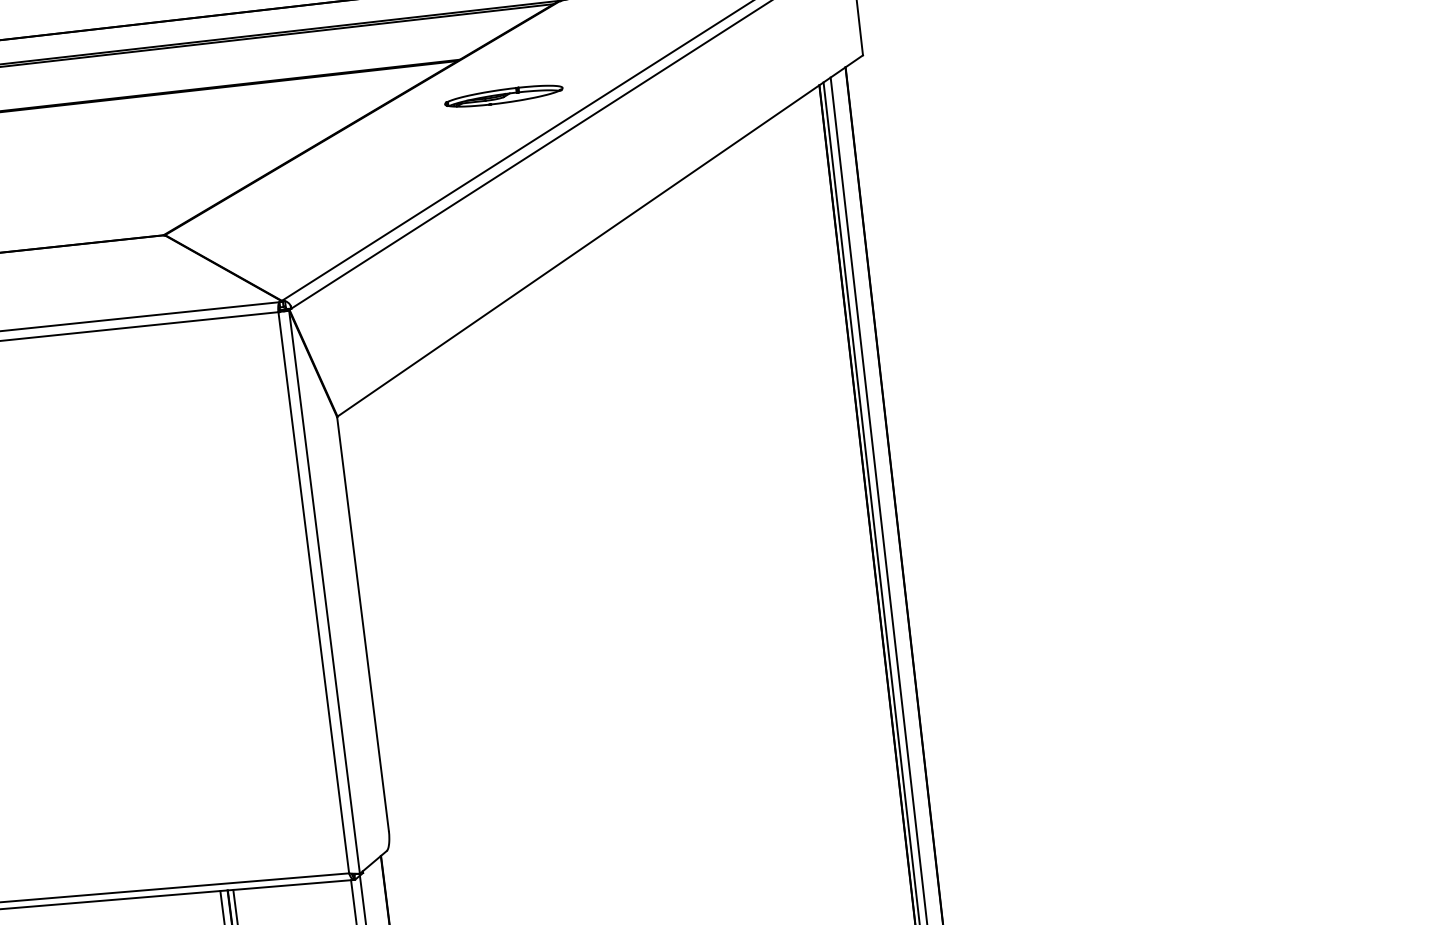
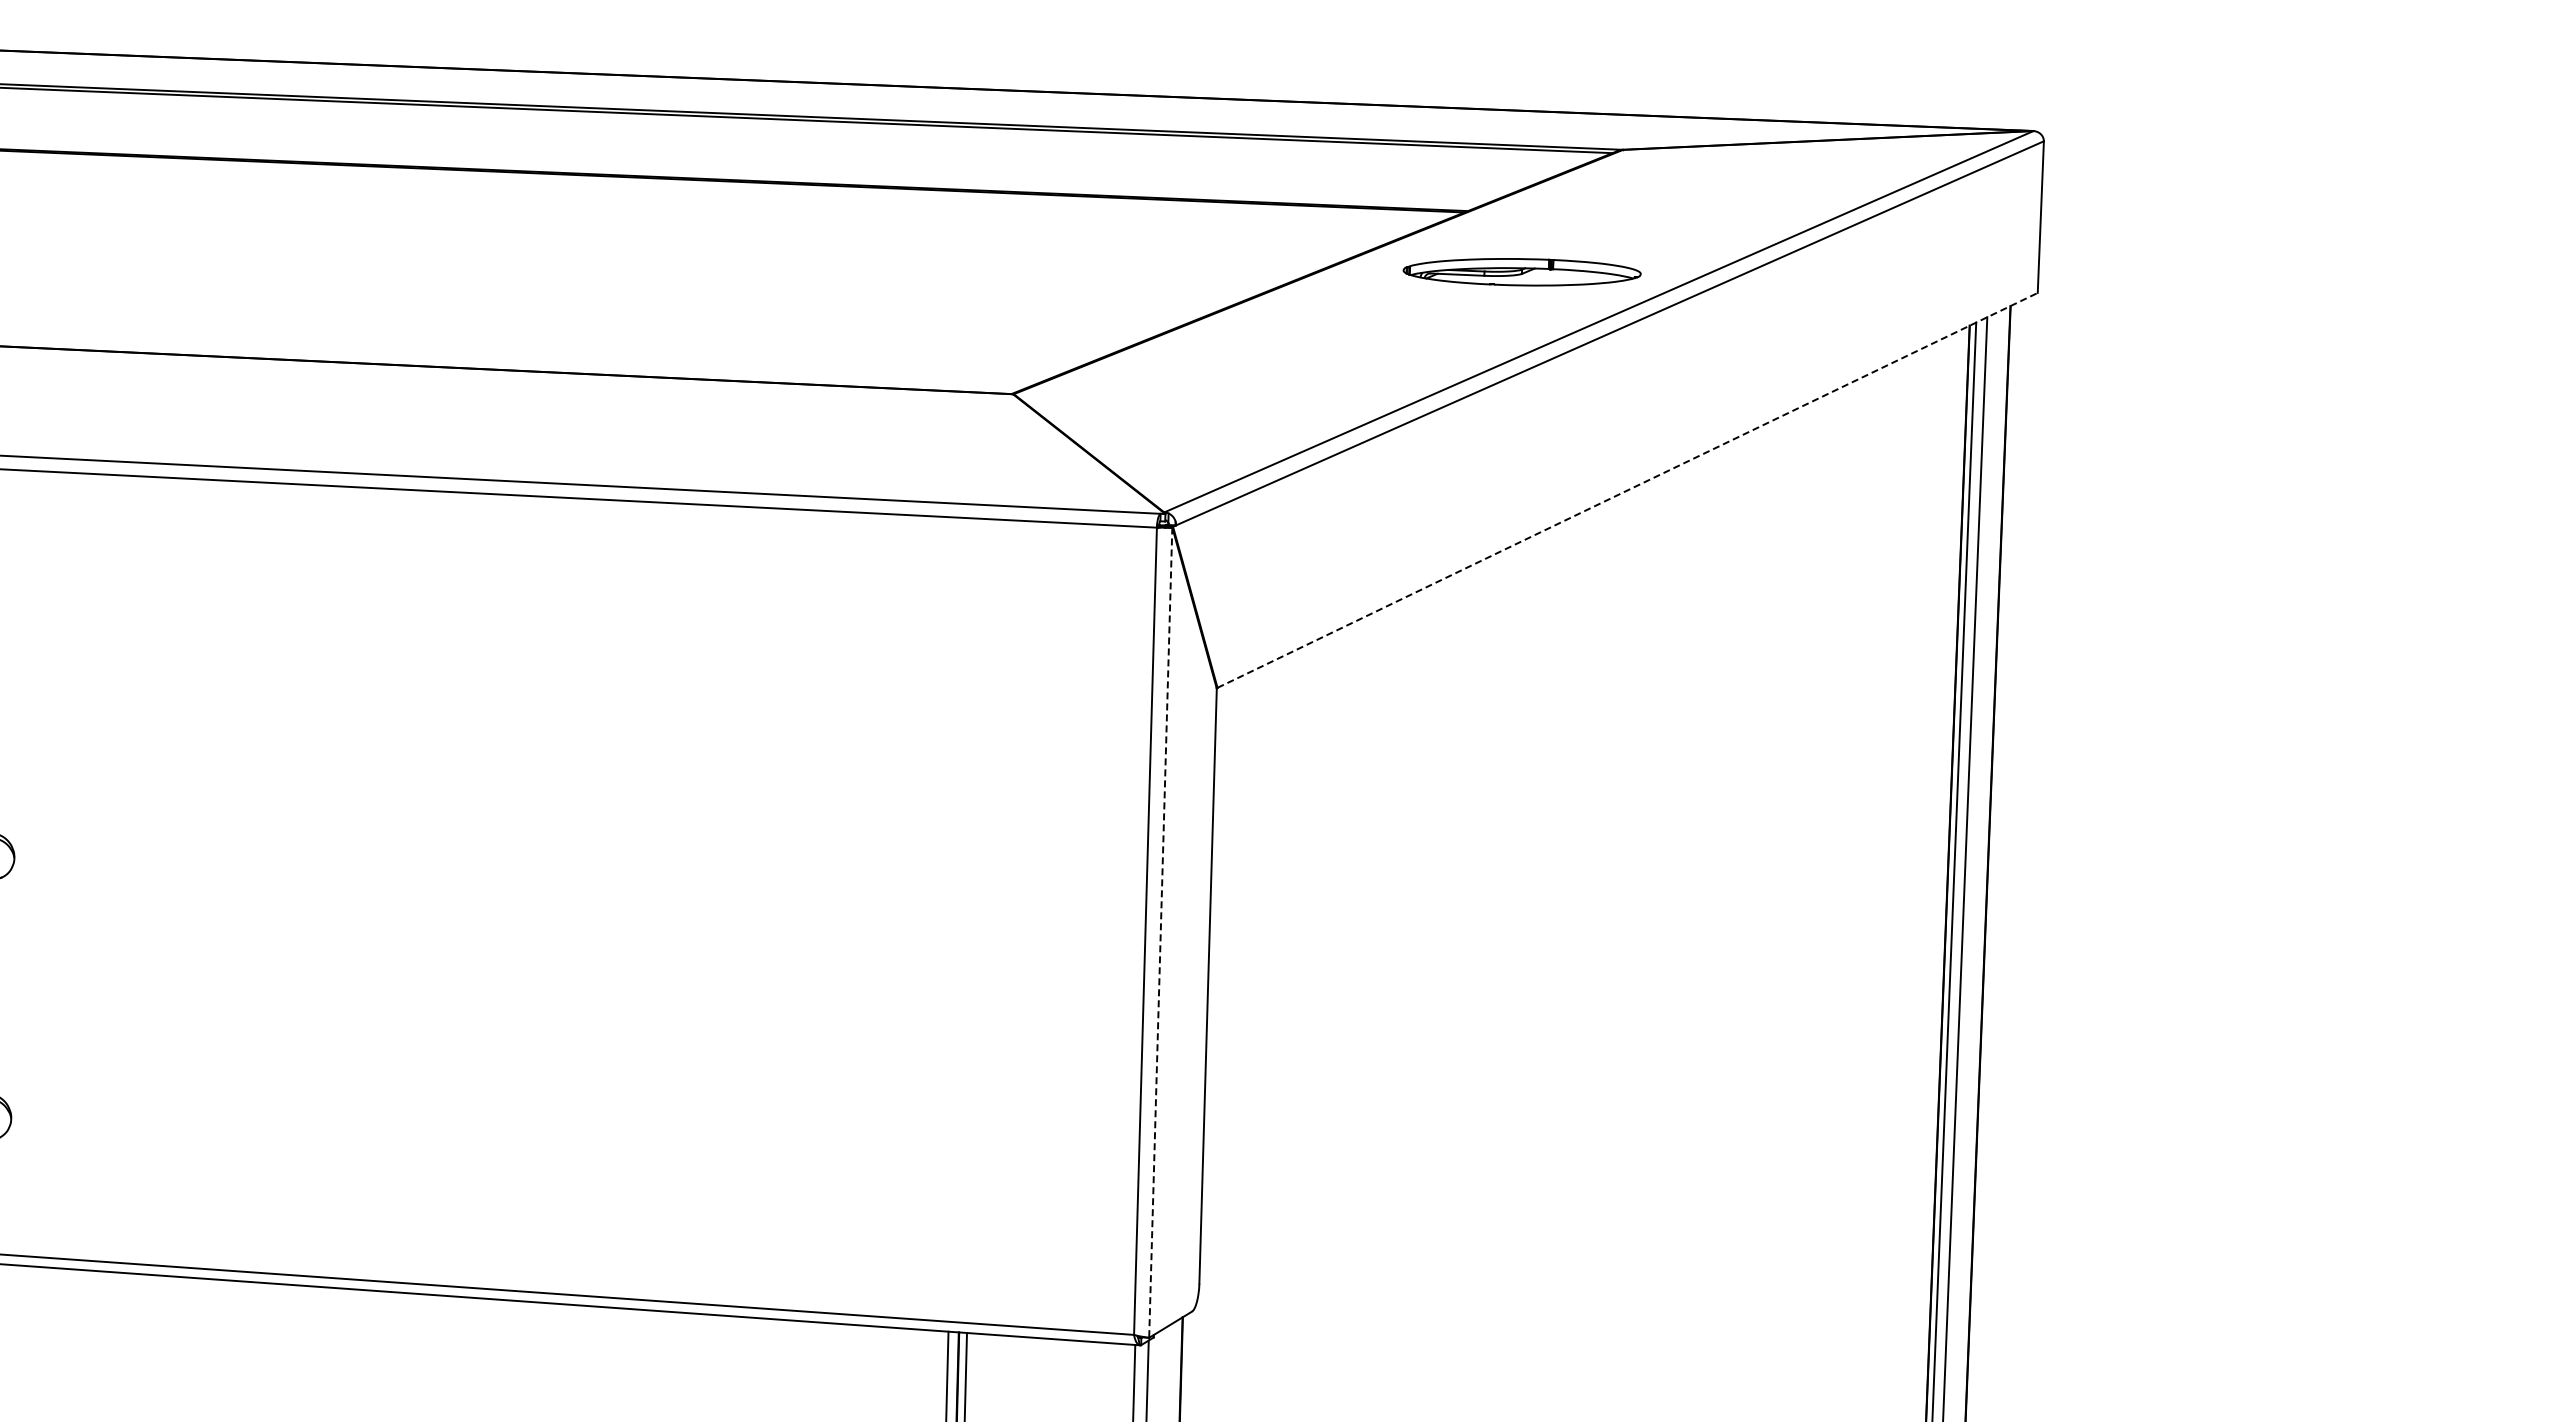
part: (503, 95) -> (1521, 271), size x1.4
line: (600, 235) -> (1628, 490), solid -> dashed
line: (324, 592) -> (1160, 933), solid -> dashed

